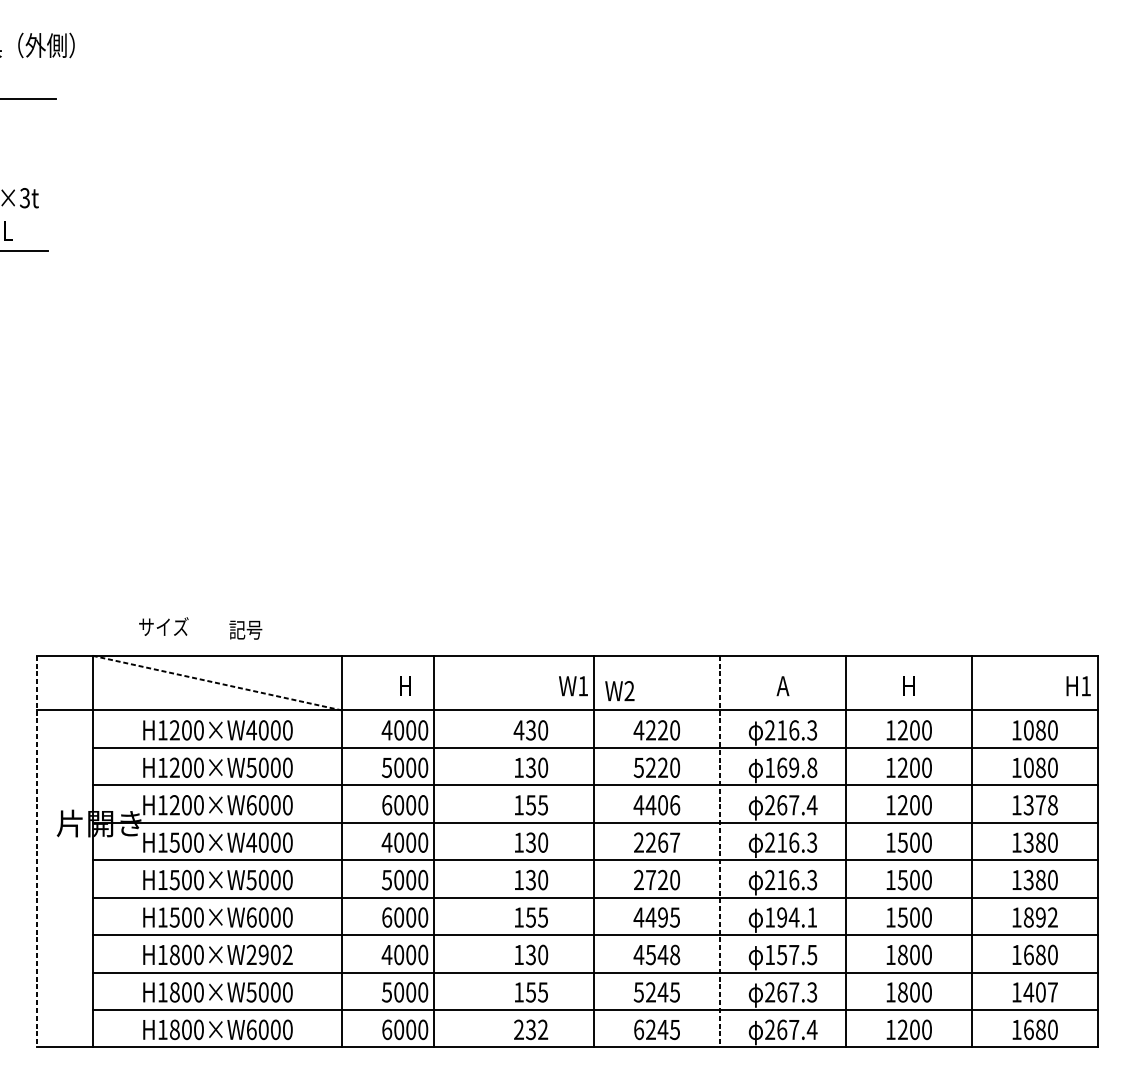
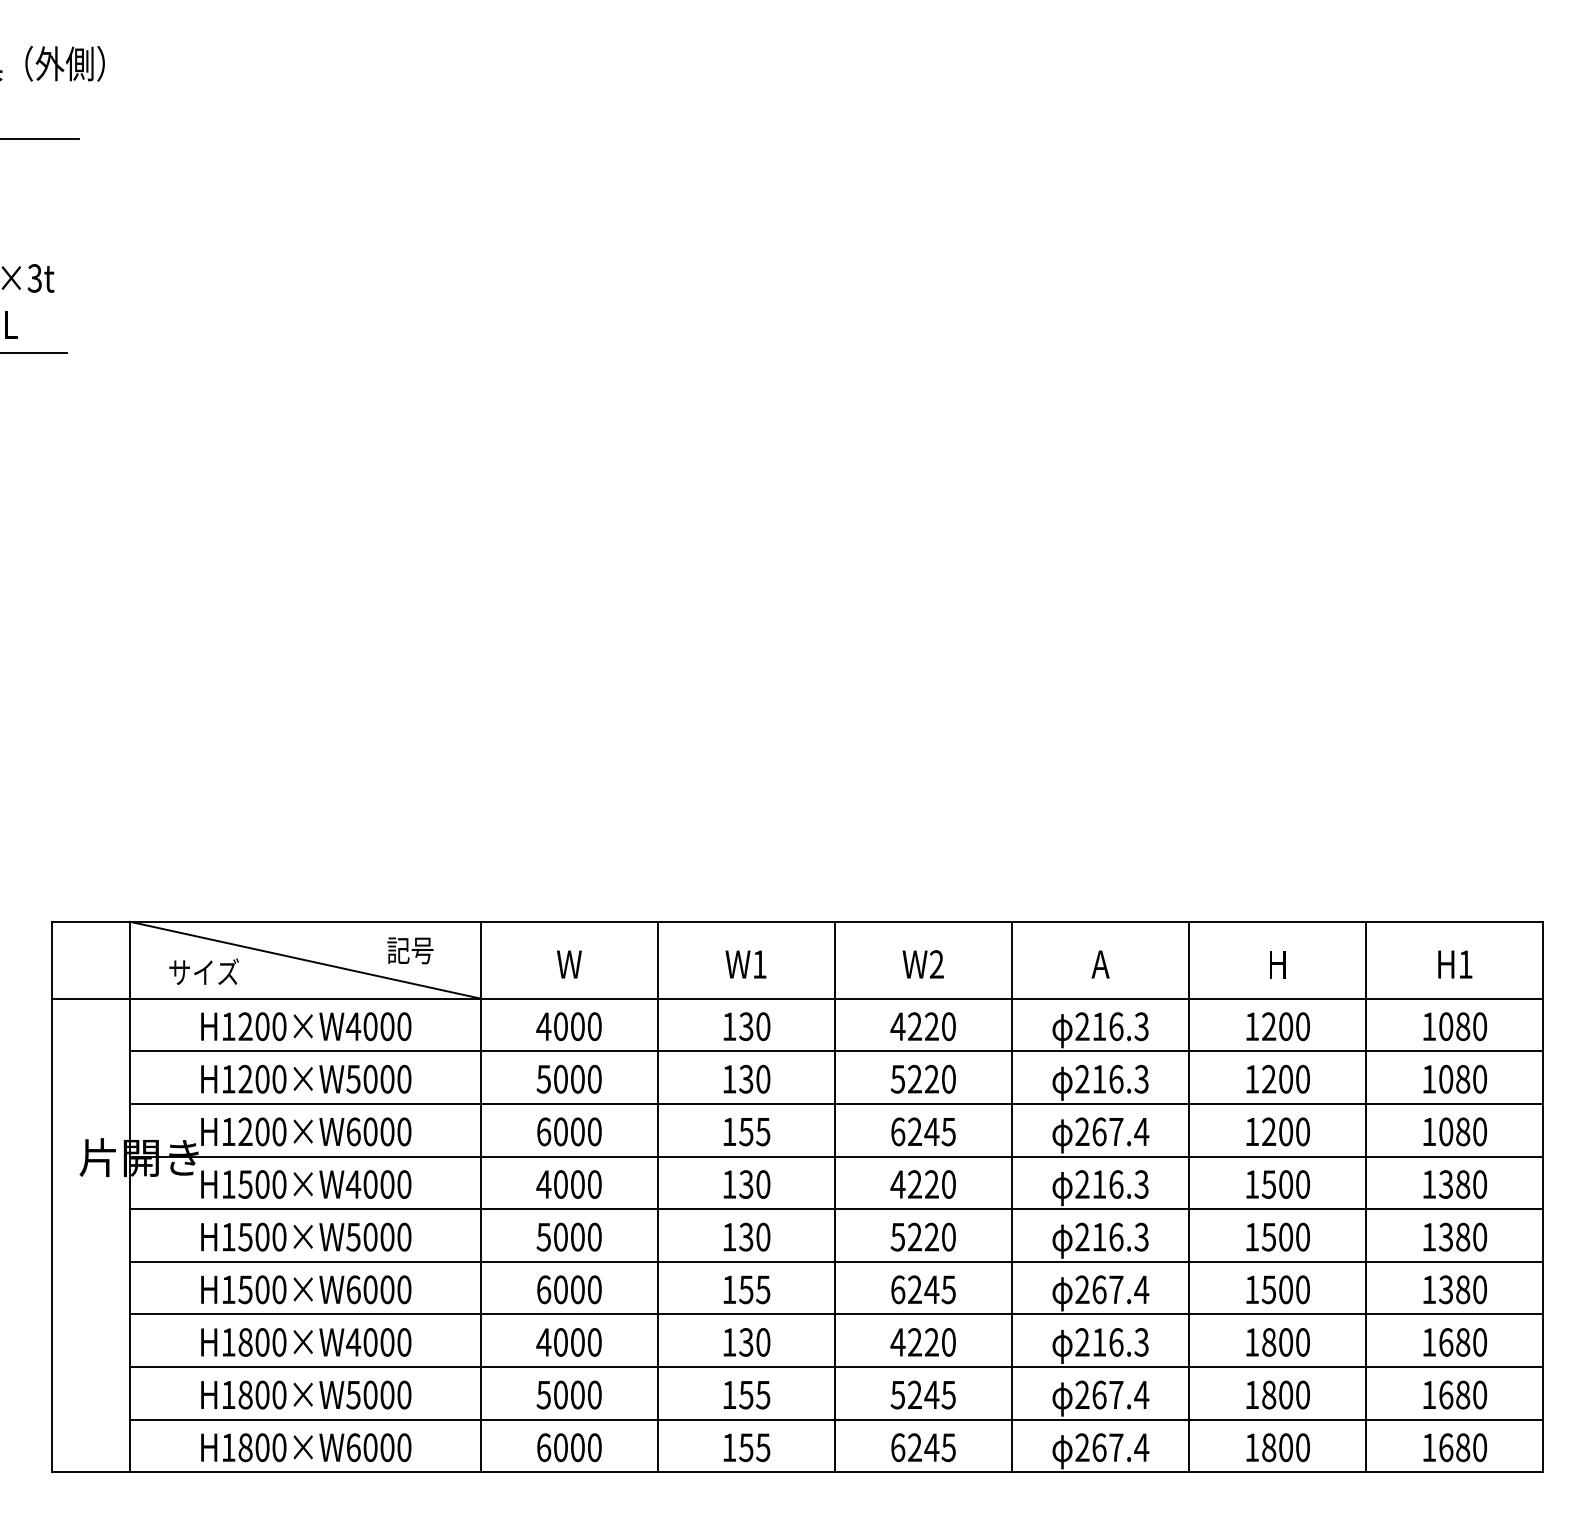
text: (163, 626) -> (203, 971), moved
text: (245, 629) -> (410, 950), moved
line: (217, 683) -> (305, 960), dashed -> solid
text: (405, 686) -> (569, 964), H -> W
text: (573, 686) -> (745, 964), moved
text: (1078, 686) -> (1455, 964), moved
text: (619, 691) -> (922, 964), moved
text: (519, 730) -> (729, 1026), 430 -> 130
text: (790, 767) -> (1111, 1078), 169.8 -> 216.3
text: (657, 804) -> (923, 1131), 4406 -> 6245
text: (1040, 804) -> (1462, 1131), 1378 -> 1080
text: (656, 842) -> (922, 1184), 2267 -> 4220
line: (37, 851) -> (52, 1197), dashed -> solid
line: (433, 851) -> (657, 1196), moved
line: (720, 851) -> (1012, 1197), dashed -> solid
text: (644, 879) -> (906, 1236), 2720 -> 5220
text: (650, 917) -> (914, 1289), 4495 -> 6245
text: (791, 917) -> (1112, 1289), 194.1 -> 267.4
text: (1040, 917) -> (1462, 1289), 1892 -> 1380
text: (269, 955) -> (378, 1342), H1800×W2902 -> H1800×W4000
text: (662, 955) -> (931, 1342), 4548 -> 4220
text: (790, 955) -> (1111, 1342), 157.5 -> 216.3
text: (812, 992) -> (1141, 1394), 267.3 -> 267.4
text: (1040, 992) -> (1462, 1394), 1407 -> 1680
text: (531, 1029) -> (746, 1447), 232 -> 155
text: (903, 1029) -> (1269, 1447), 1200 -> 1800

